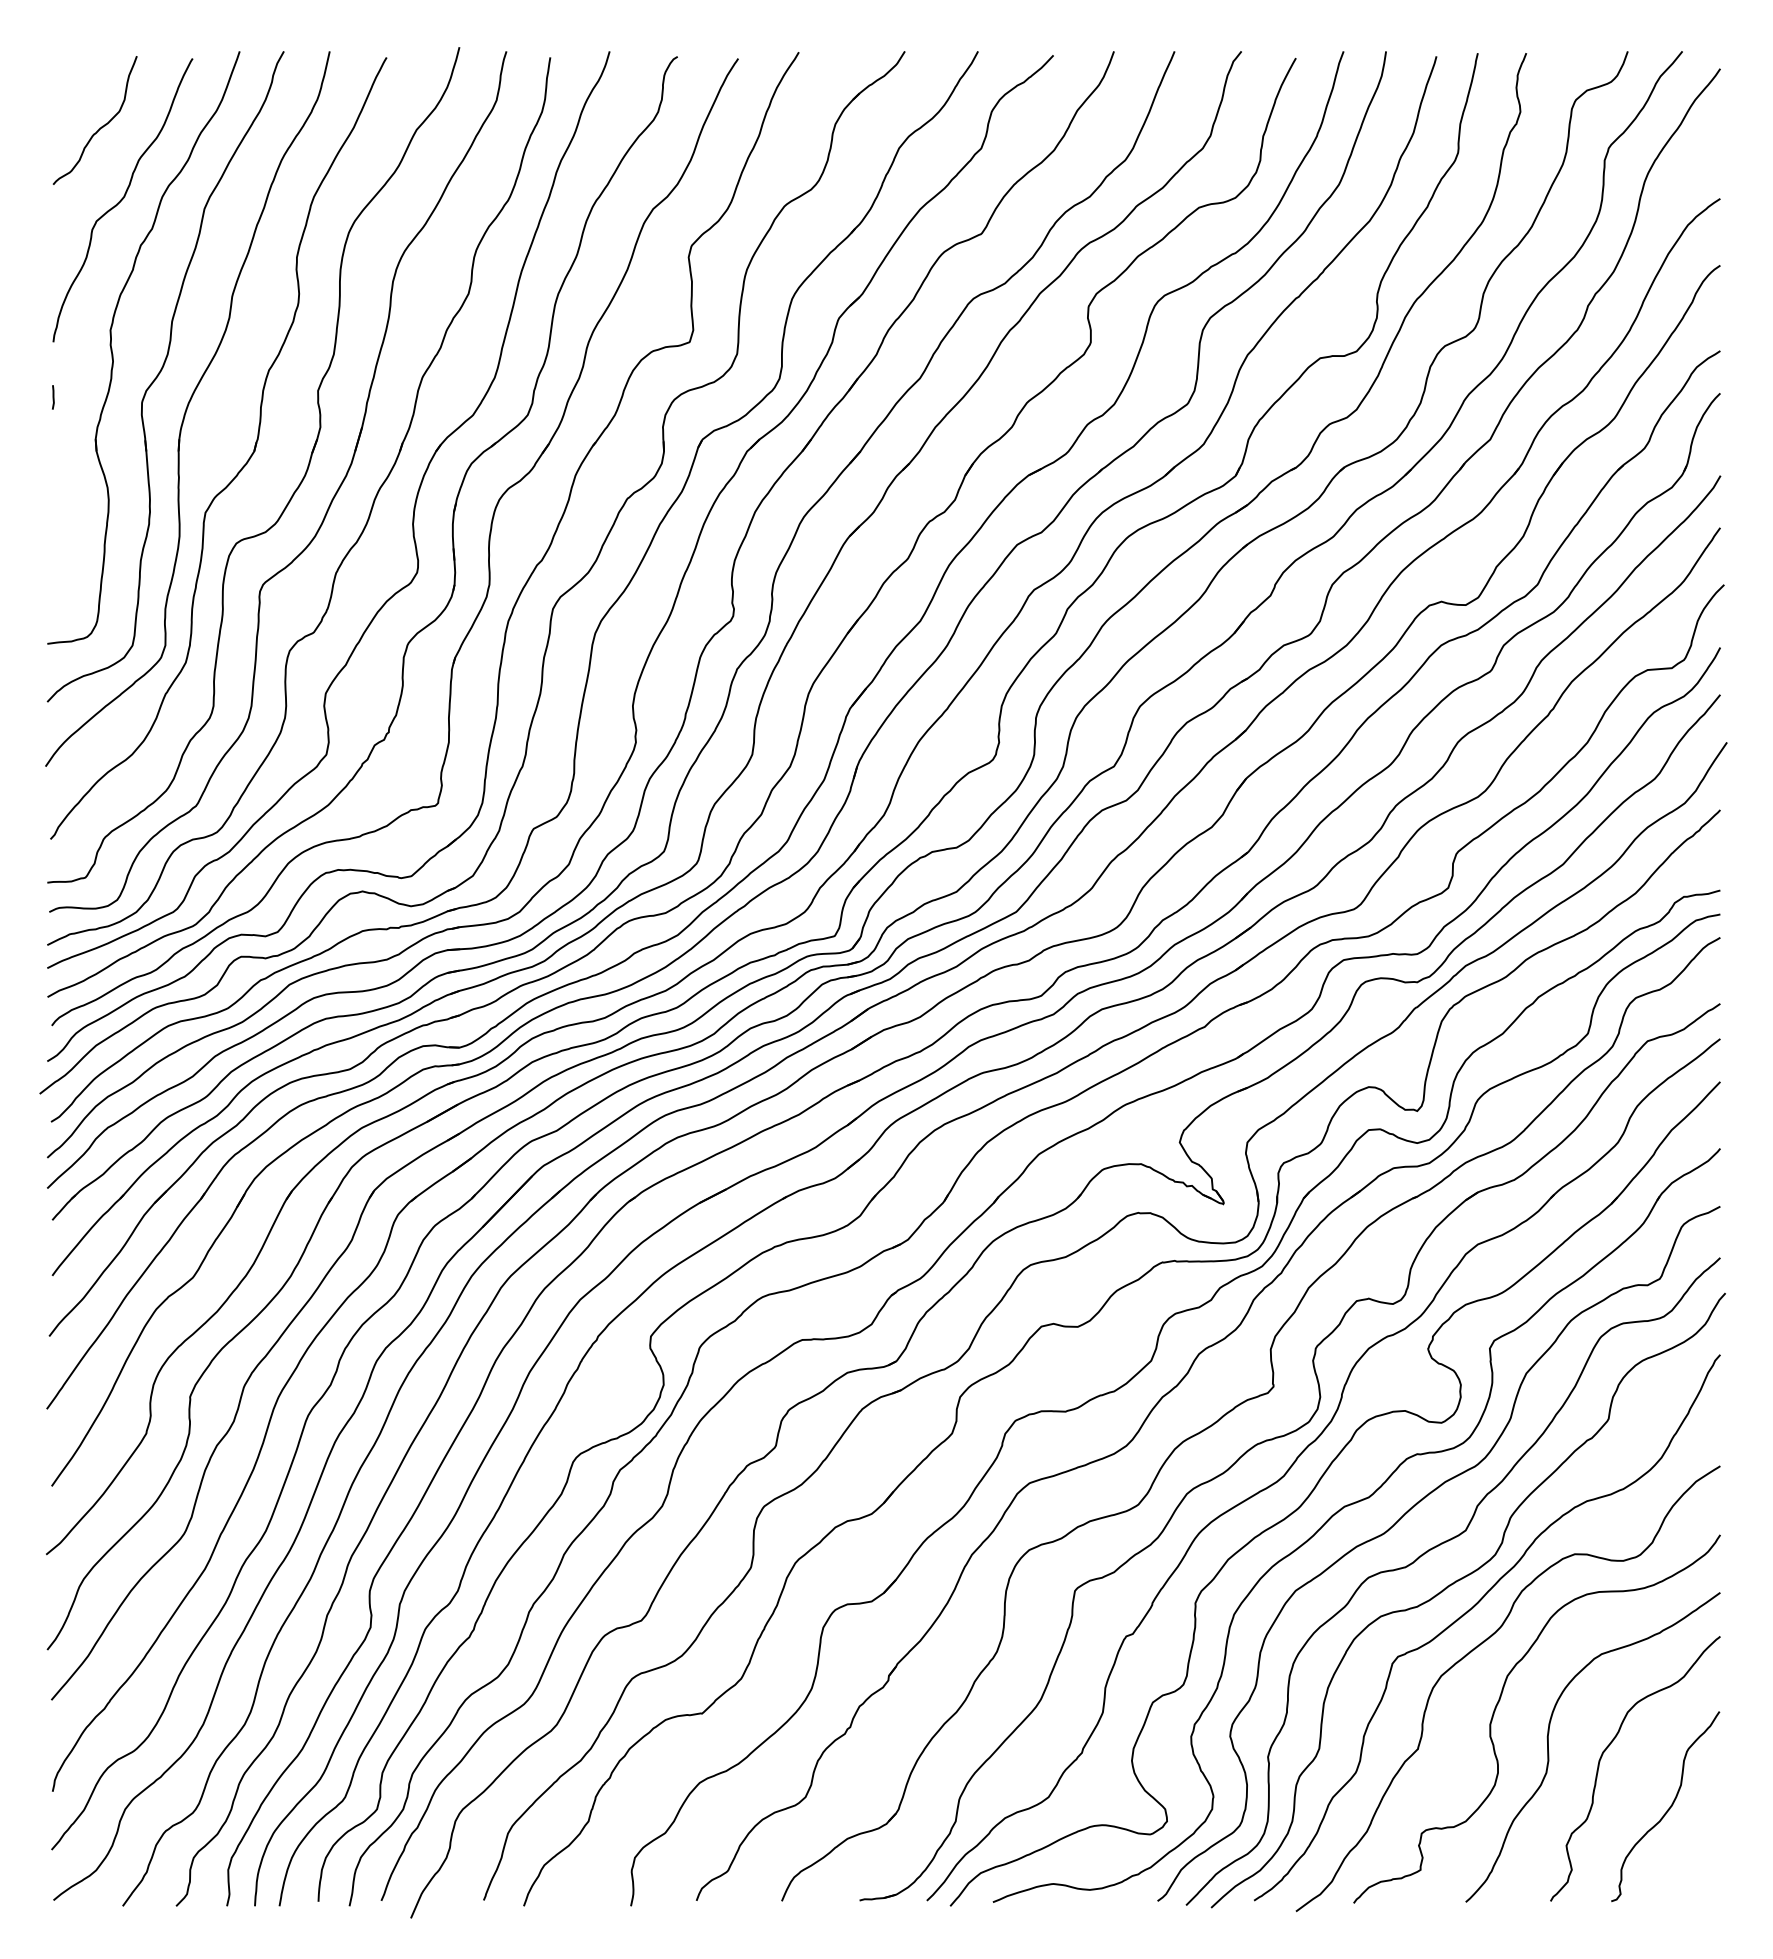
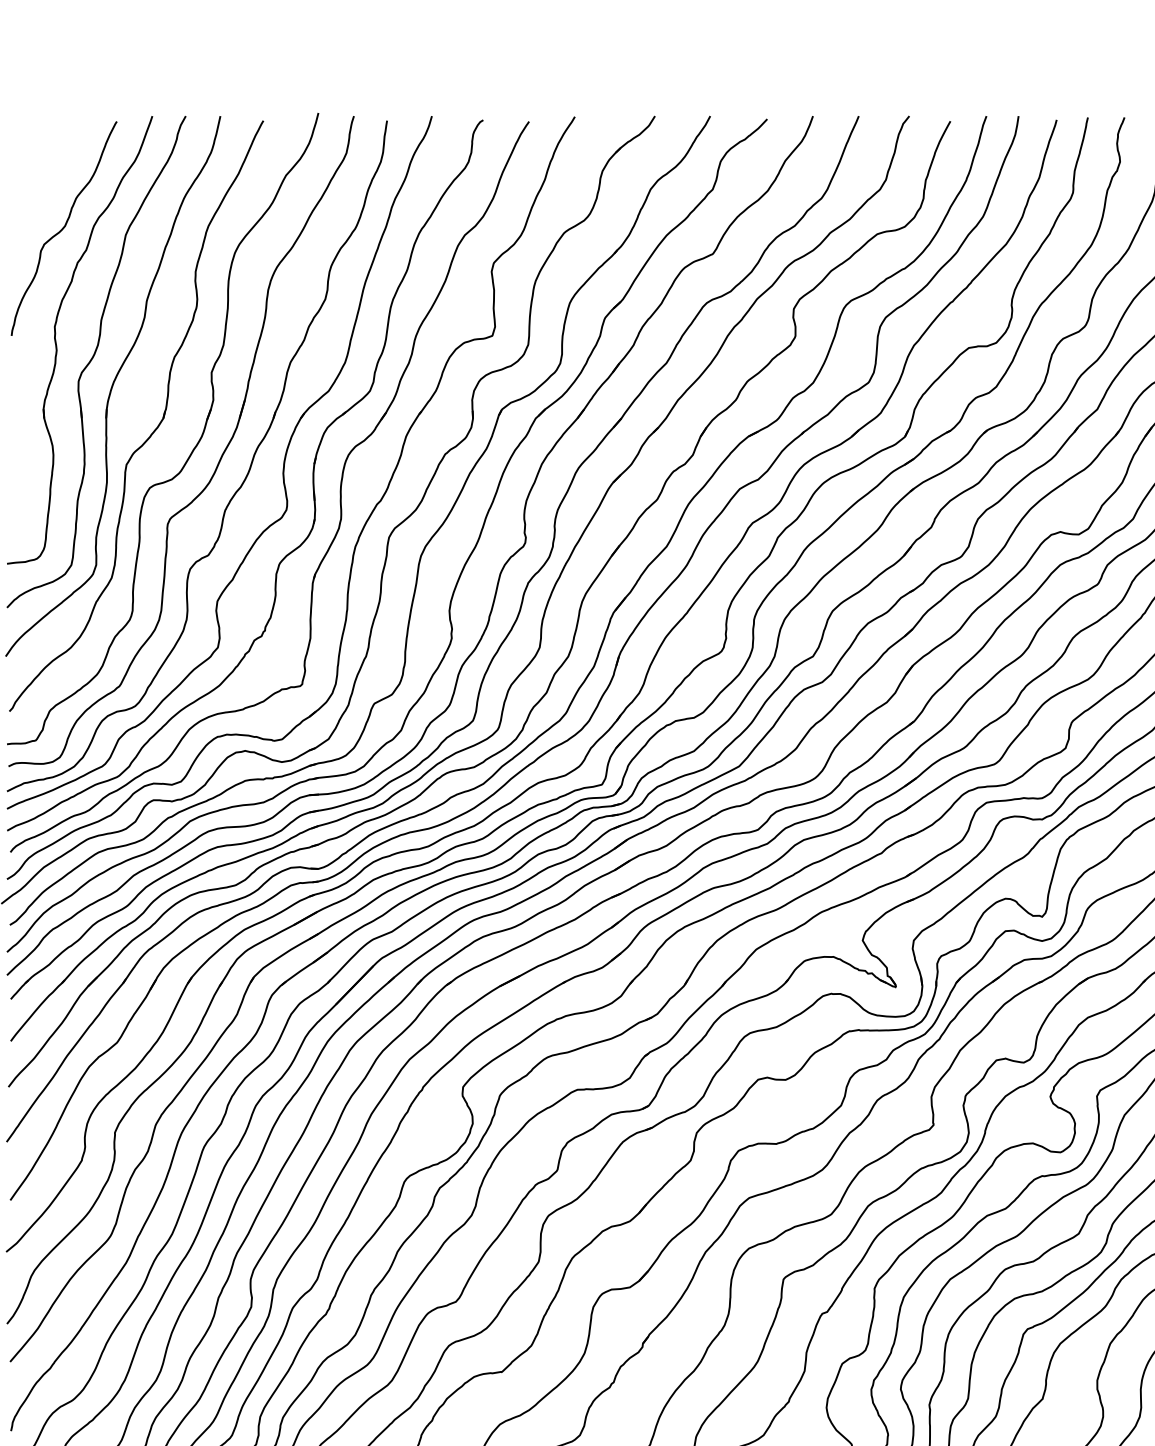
curve: (101, 126) -> (47, 172), removed
line: (53, 397) -> (11, 377), removed

